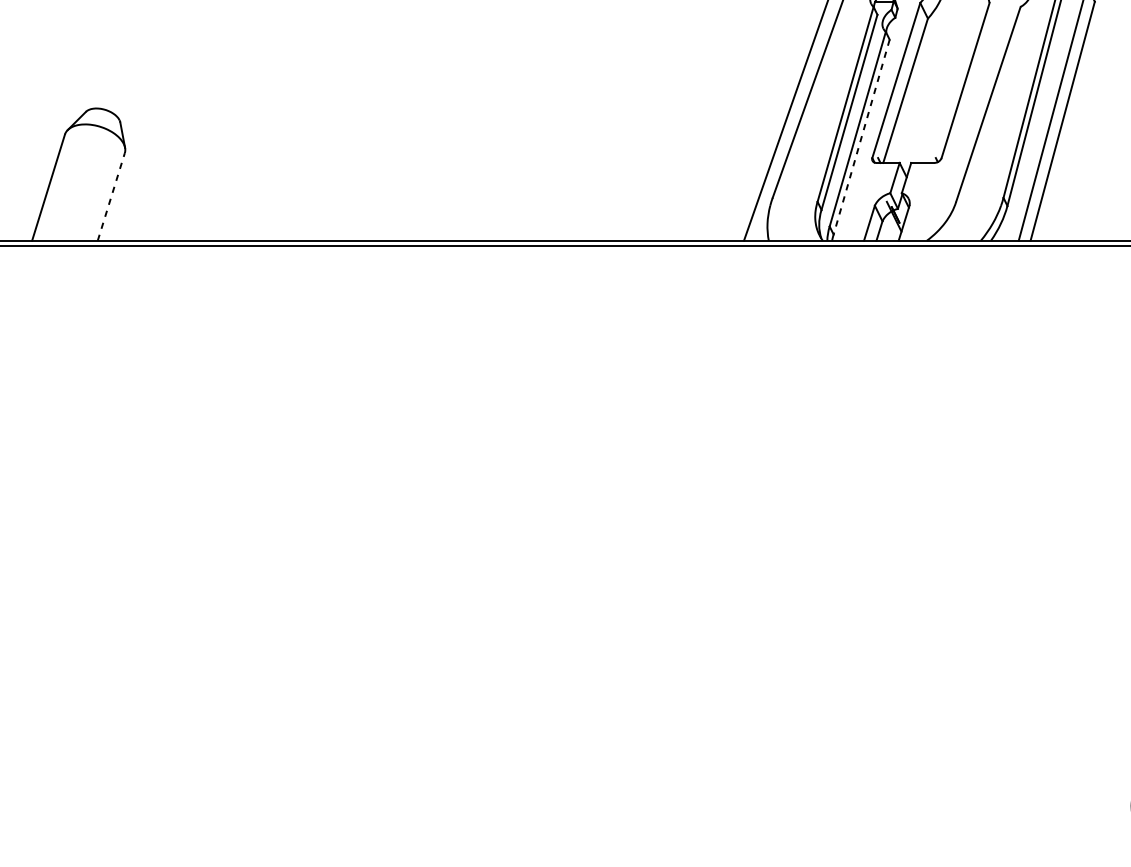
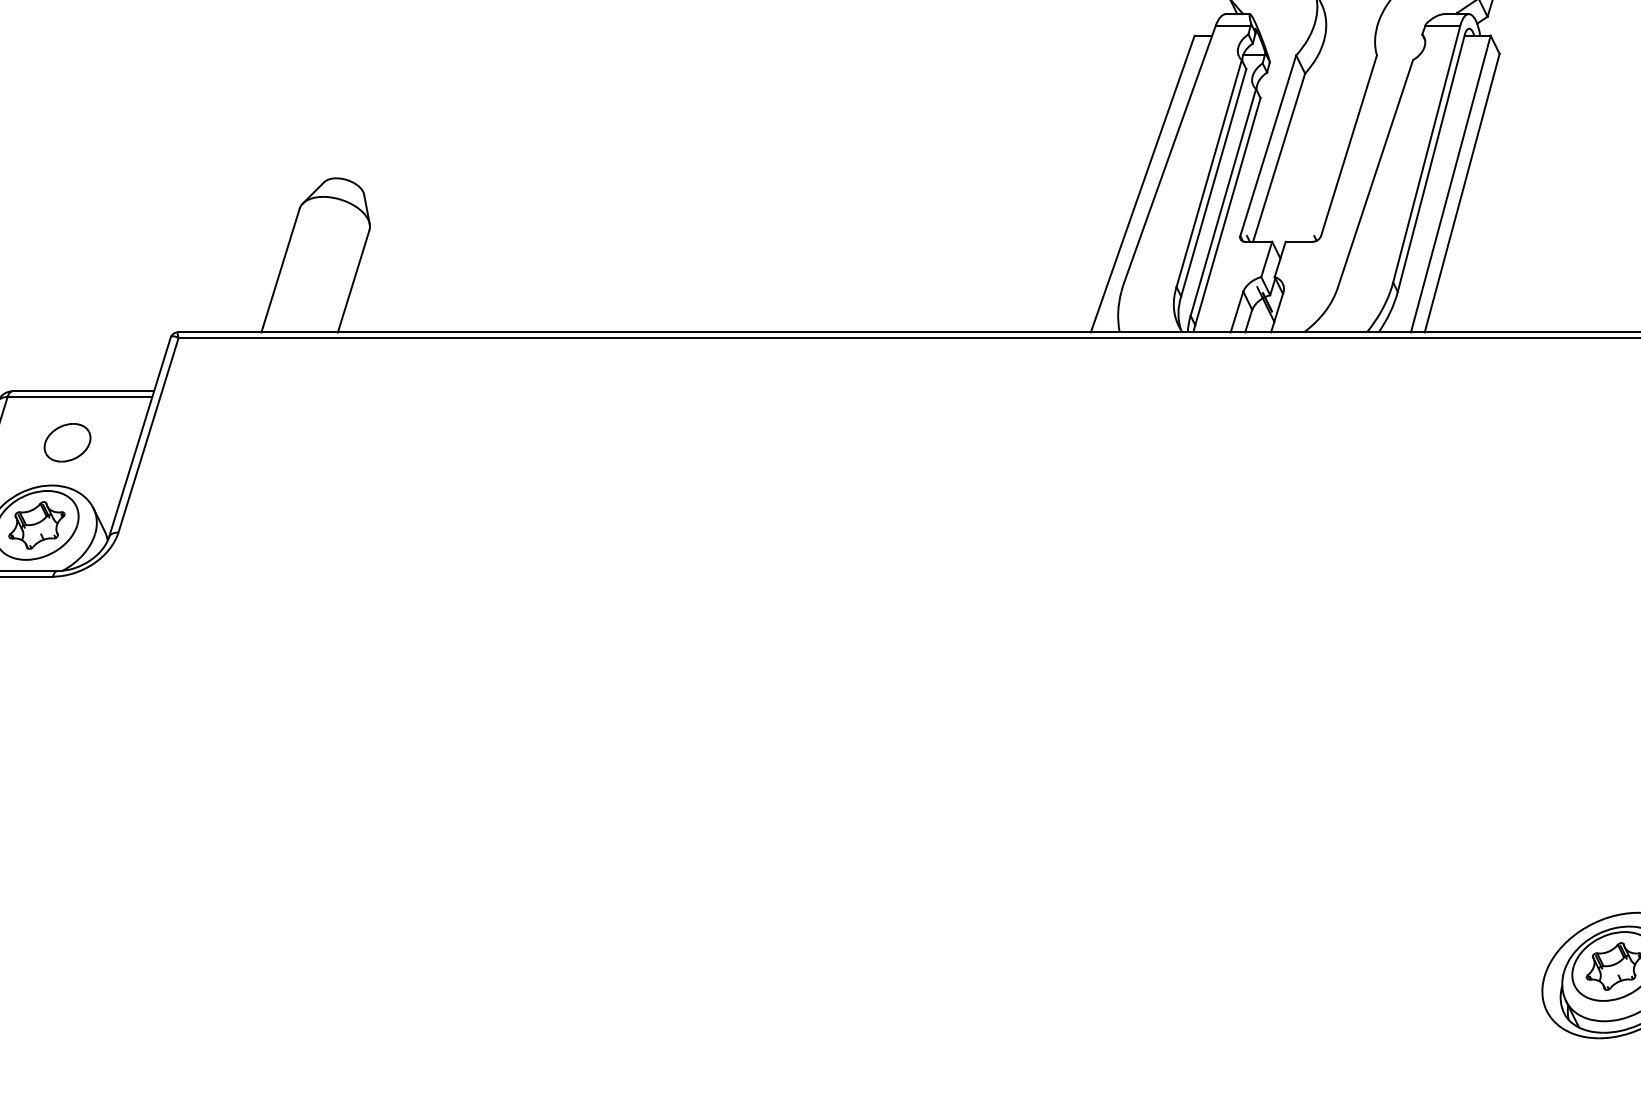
line: (861, 137) -> (1227, 212), dashed -> solid
line: (111, 196) -> (353, 280), dashed -> solid

